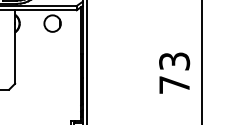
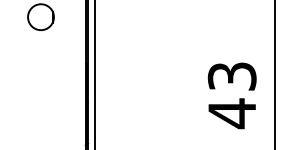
text: (174, 84) -> (232, 112), 73 -> 43

